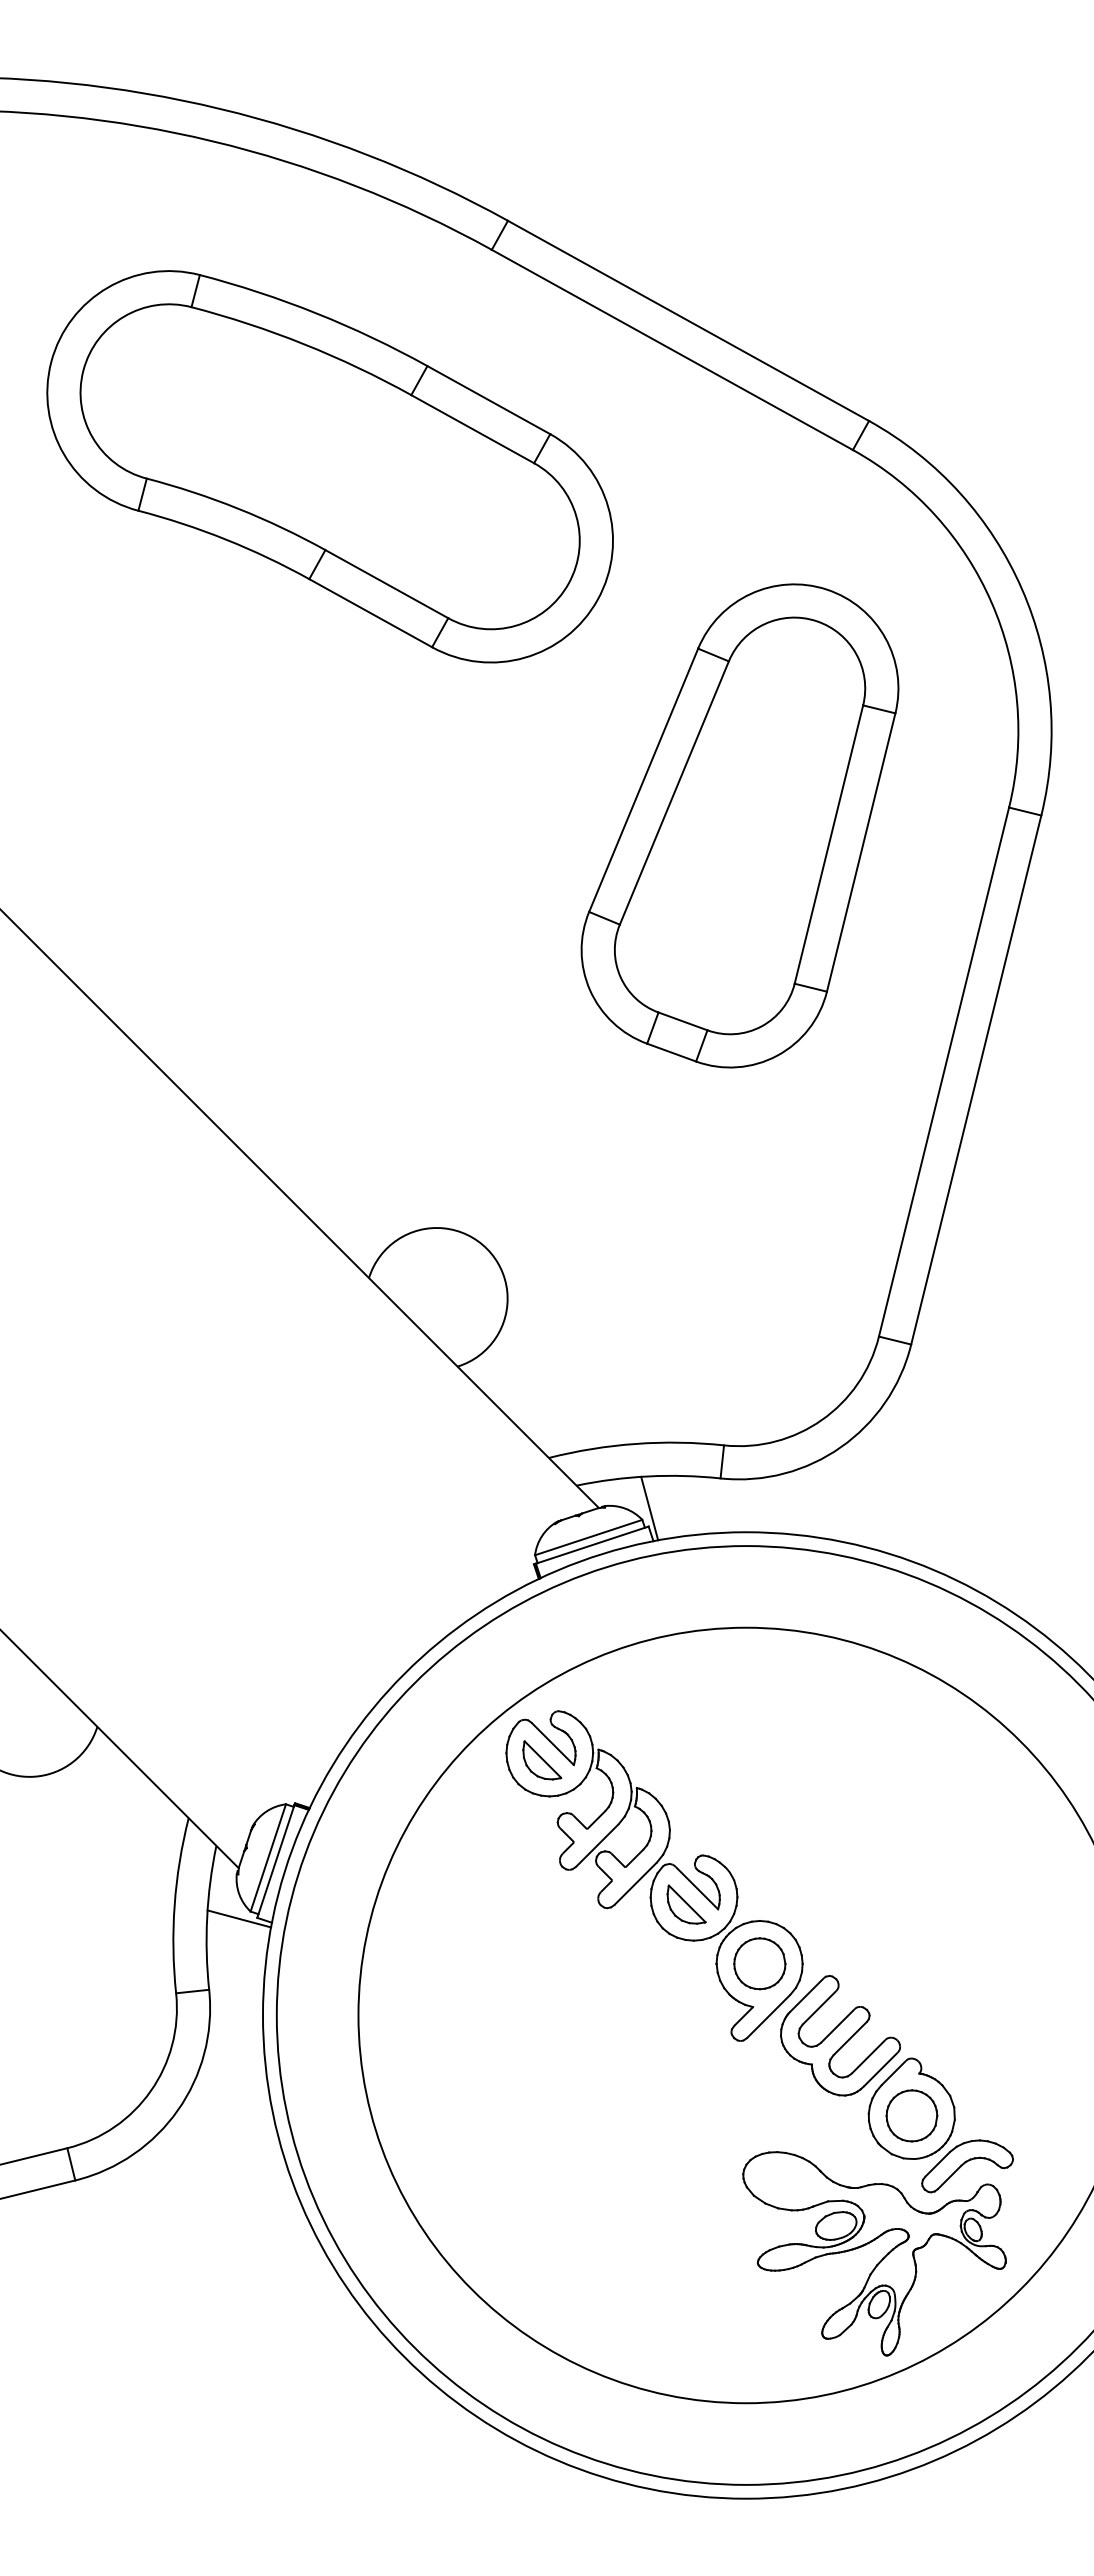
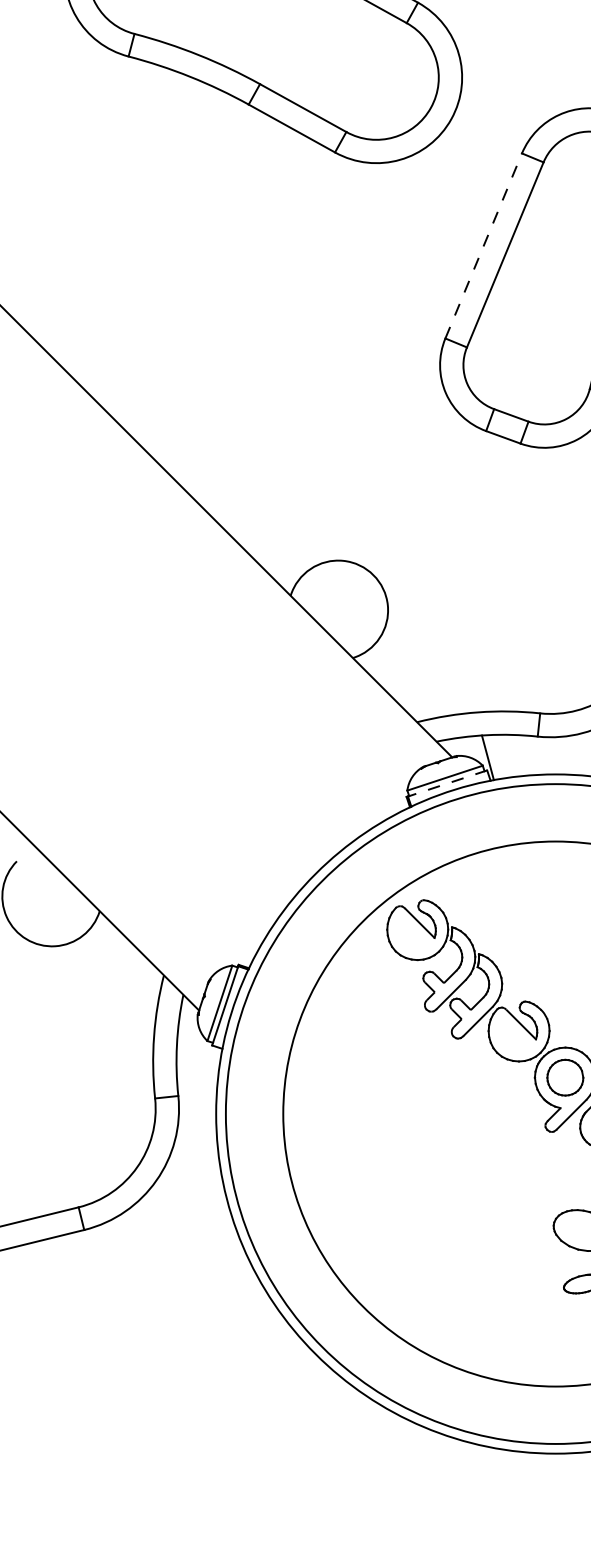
line: (643, 779) -> (483, 245), solid -> dashed
line: (591, 1545) -> (447, 783), solid -> dashed
part: (542, 1760) -> (412, 934), removed
part: (686, 1904) -> (513, 1036), removed
line: (239, 1918) -> (199, 1045), removed

